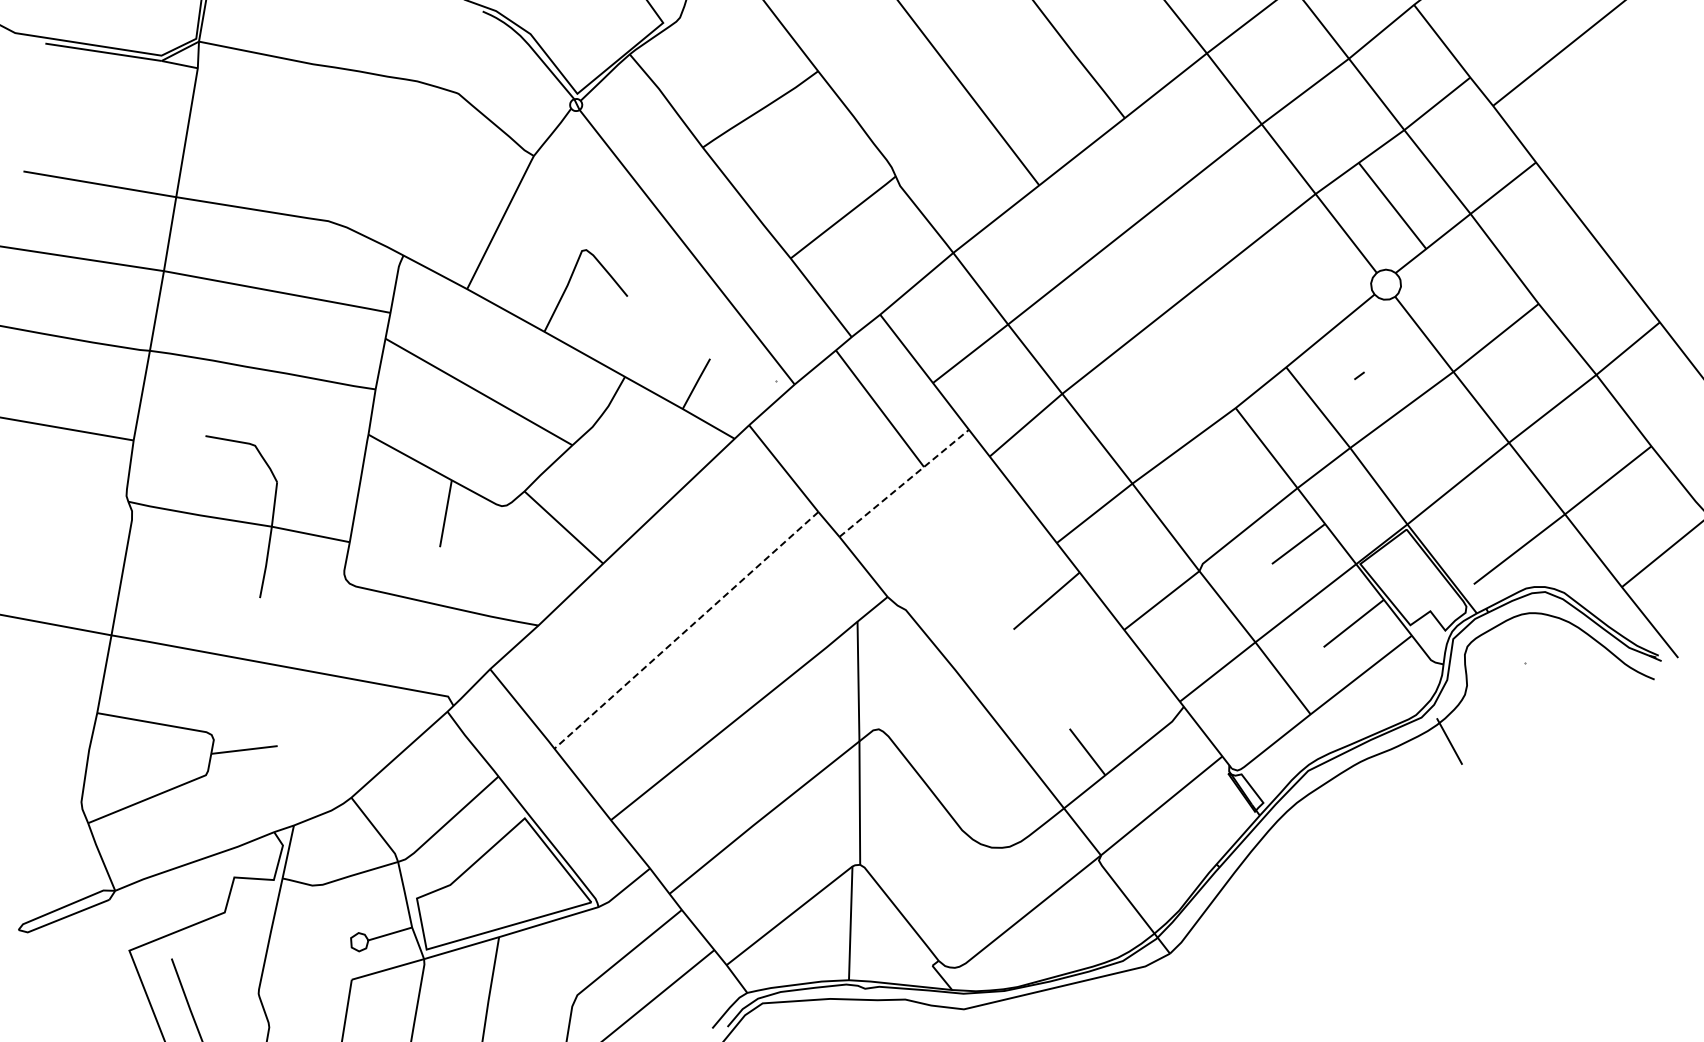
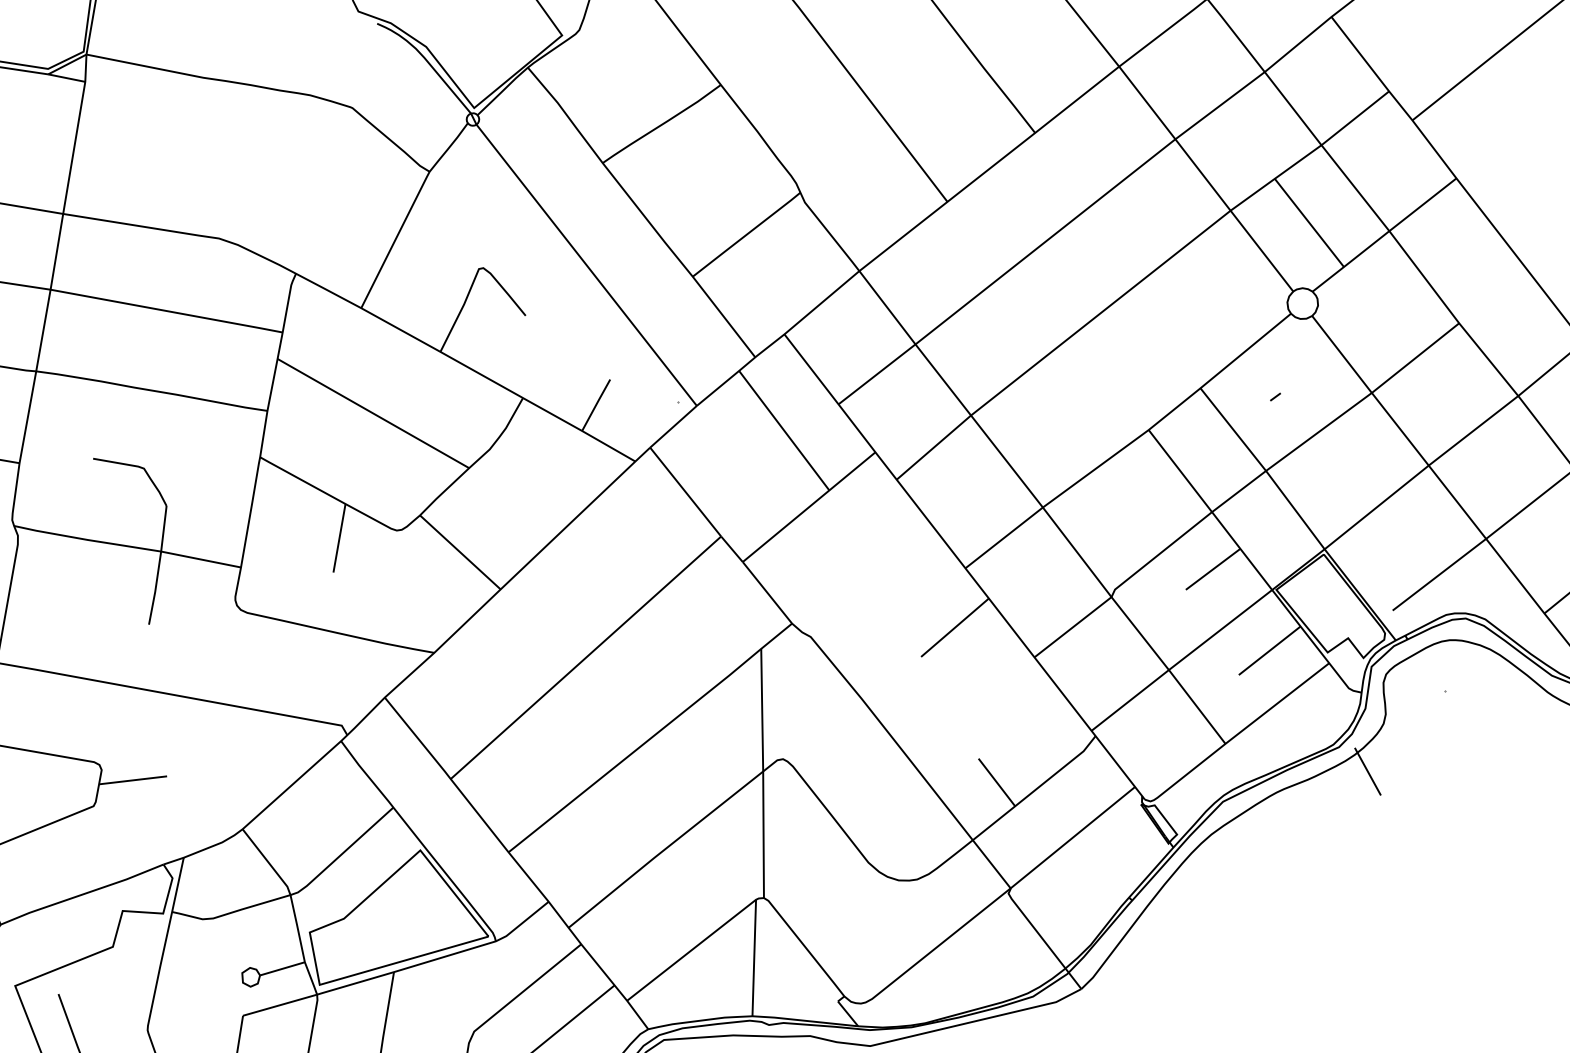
line: (904, 482) -> (809, 506), dashed -> solid
line: (686, 630) -> (585, 657), dashed -> solid

